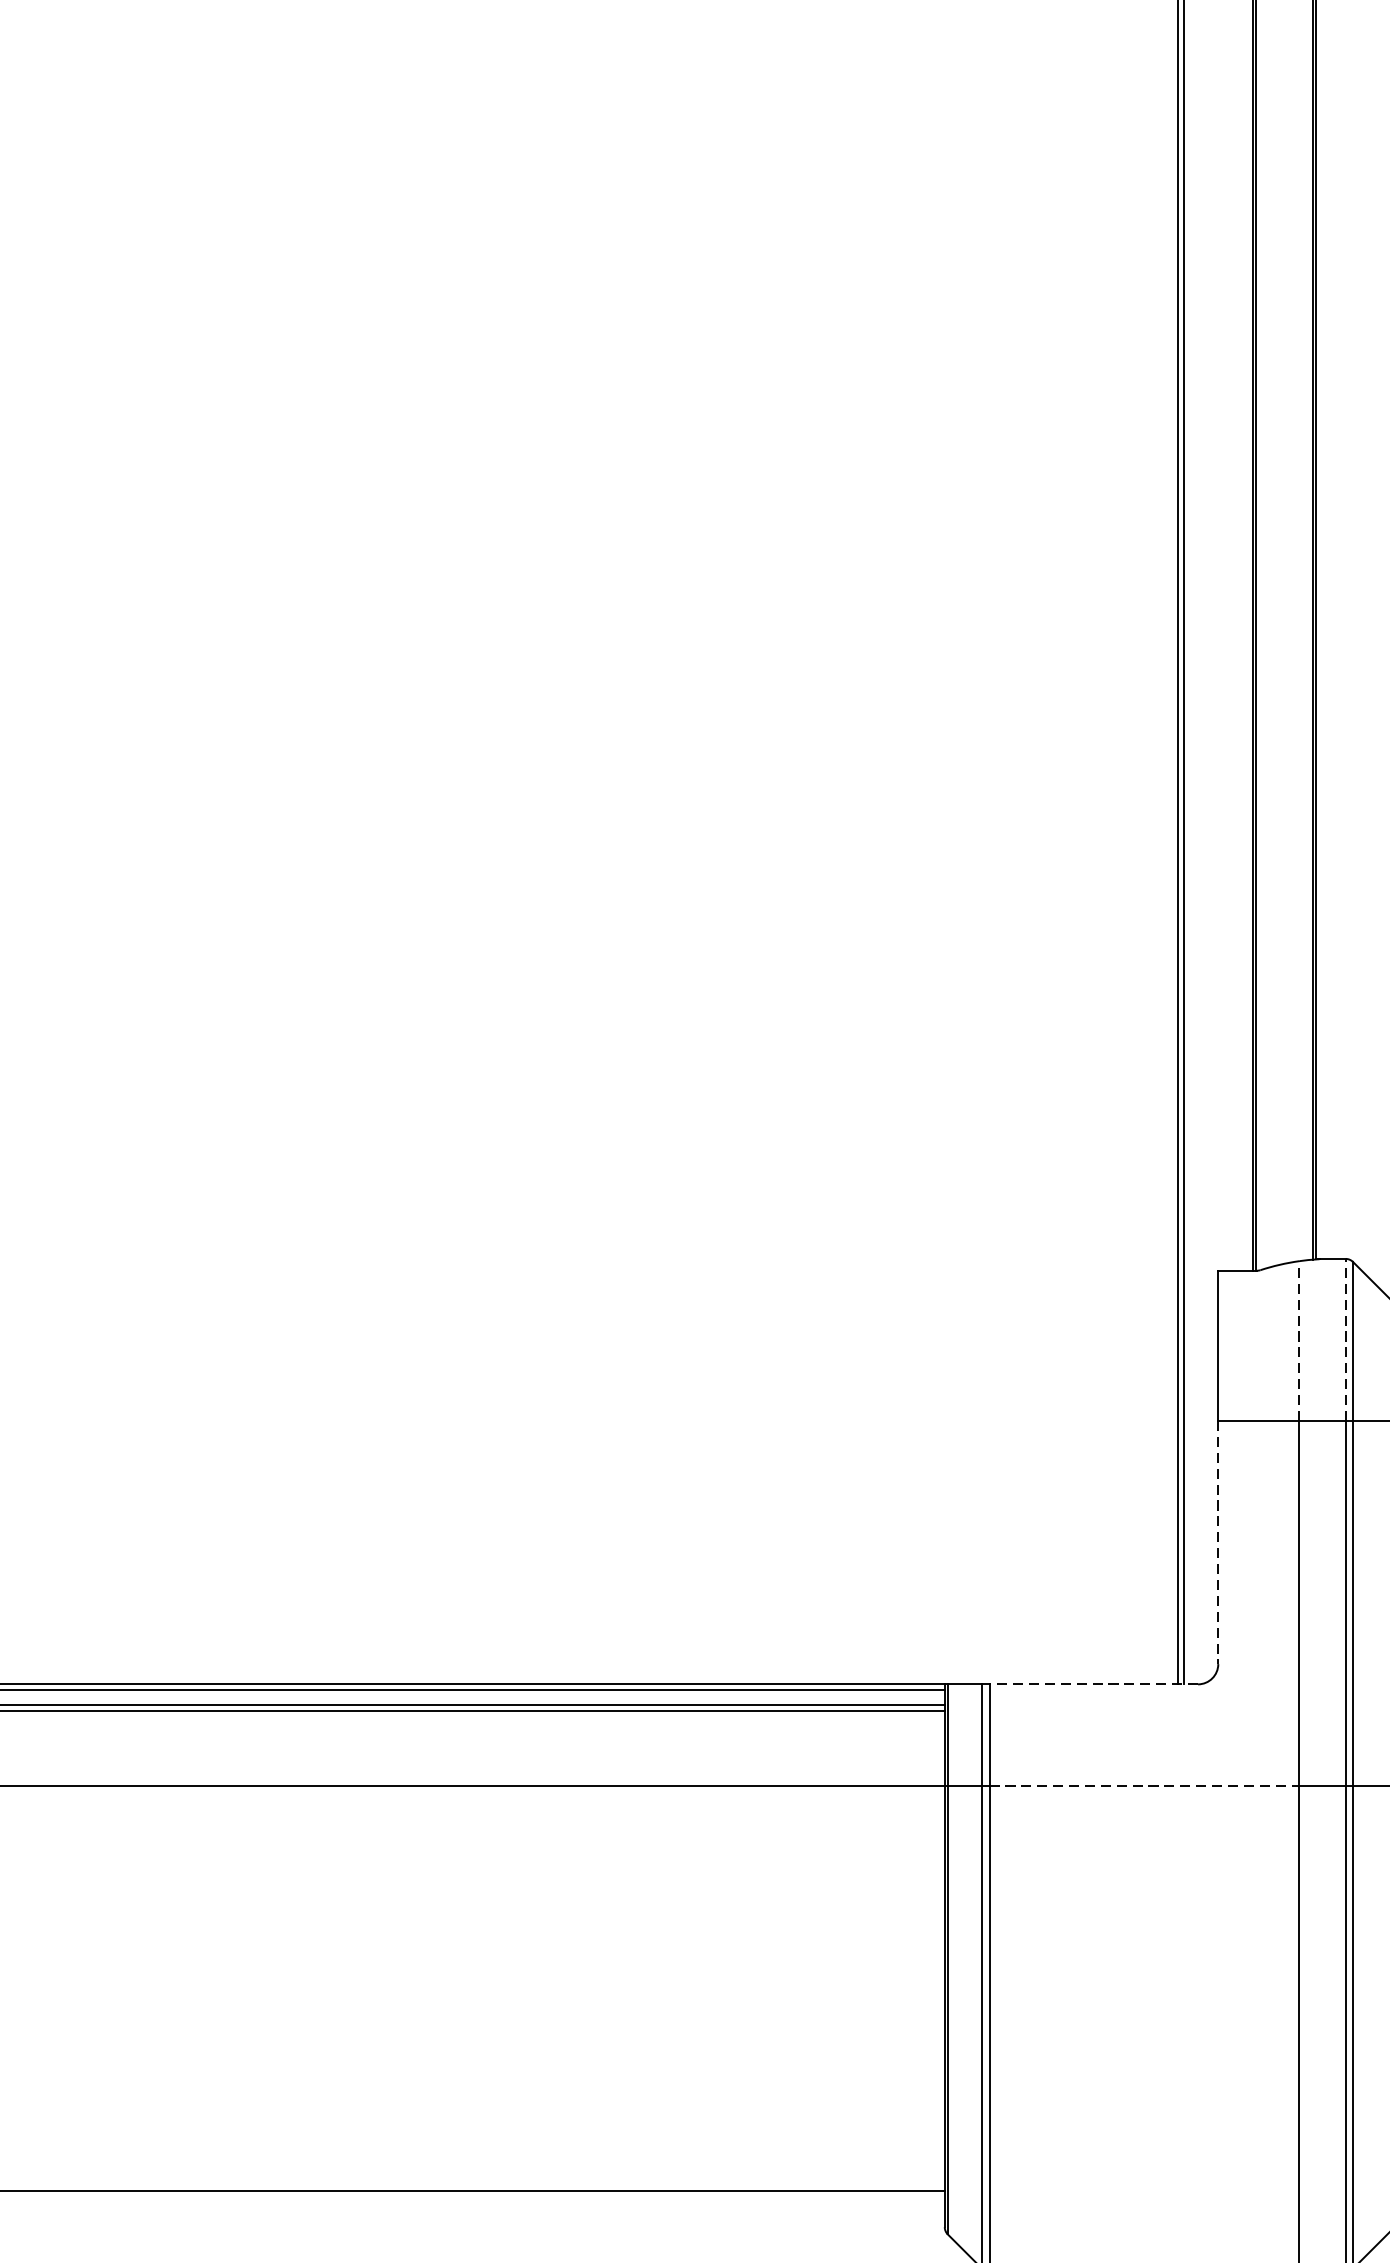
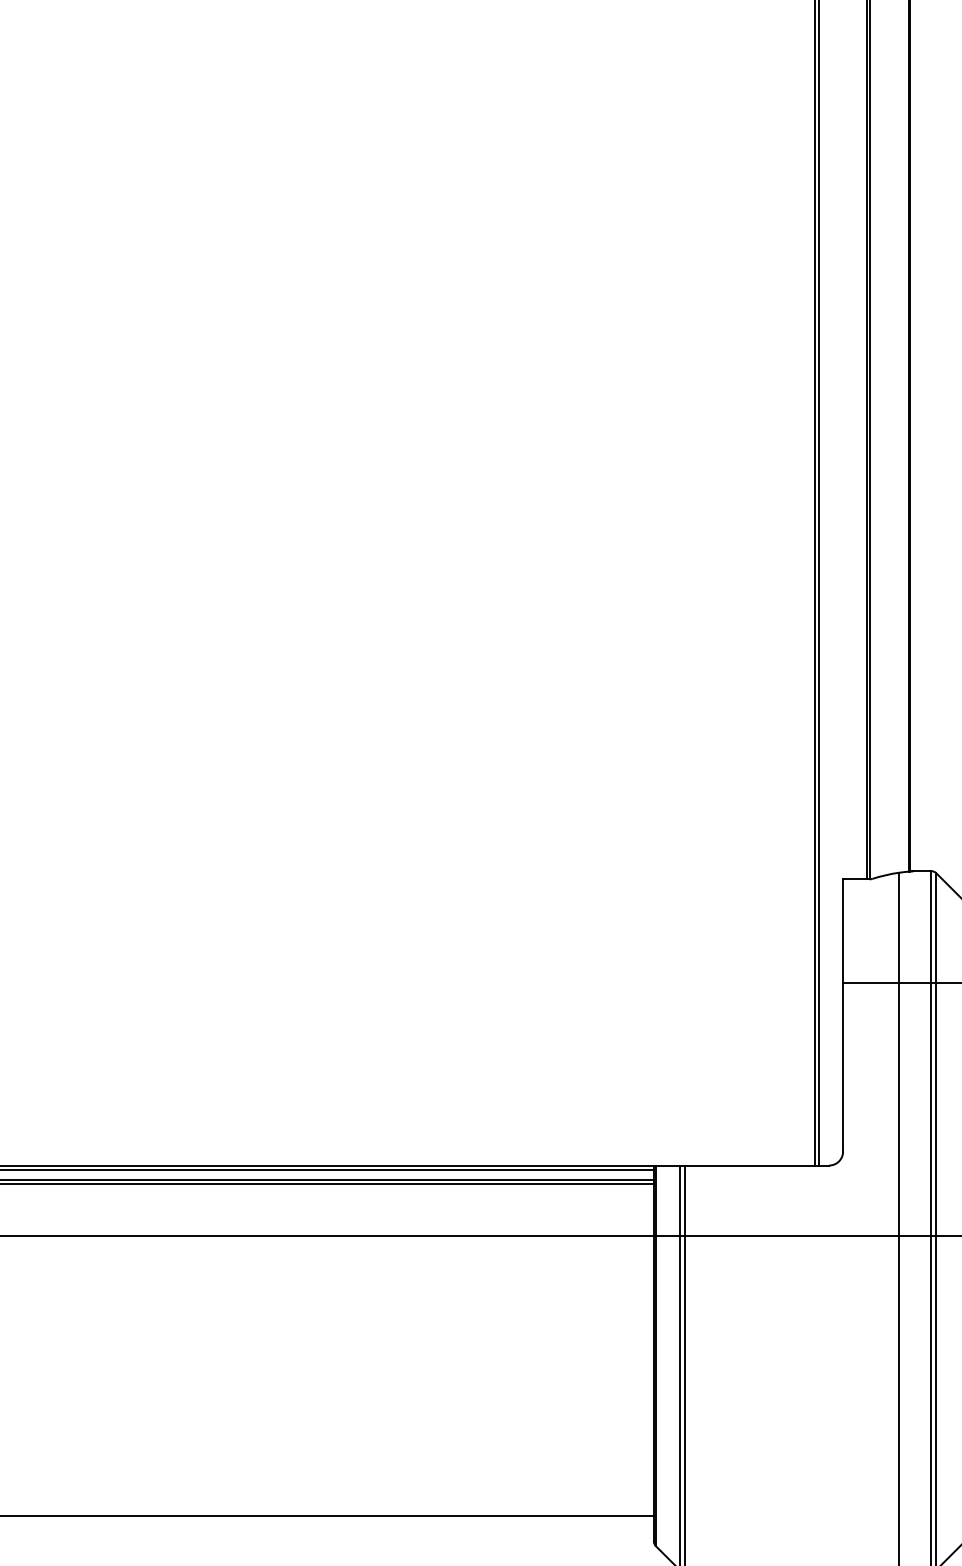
line: (1346, 1338) -> (931, 926), dashed -> solid
line: (1299, 1340) -> (899, 927), dashed -> solid
line: (1218, 1542) -> (843, 1067), dashed -> solid
line: (1093, 1684) -> (756, 1165), dashed -> solid
line: (1145, 1785) -> (792, 1235), dashed -> solid

